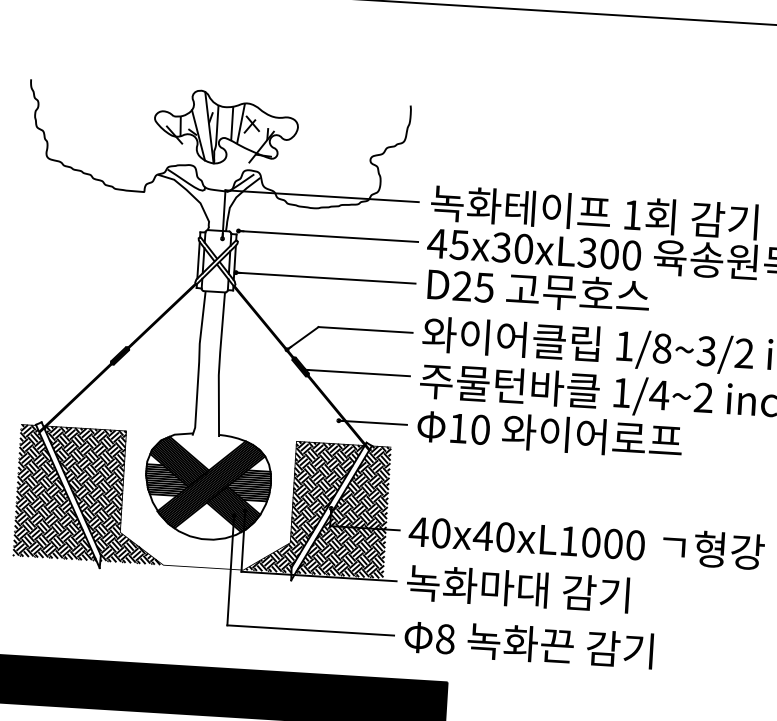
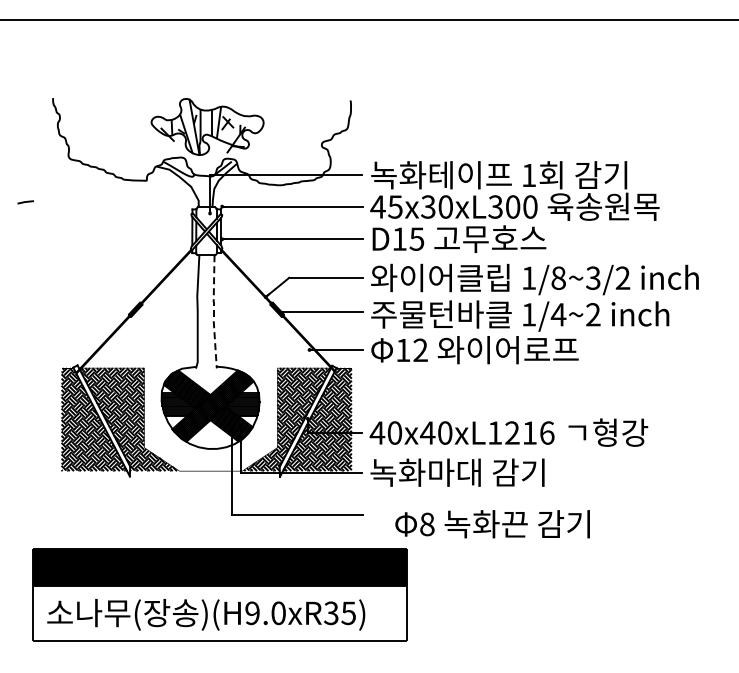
text: (462, 285) -> (399, 238), D25 -> D15
line: (219, 365) -> (213, 312), solid -> dashed
text: (480, 430) -> (420, 350), 10 -> 12
text: (613, 543) -> (529, 432), 40x40xL1000 -> 40x40xL1216
text: (528, 644) -> (492, 524), moved

